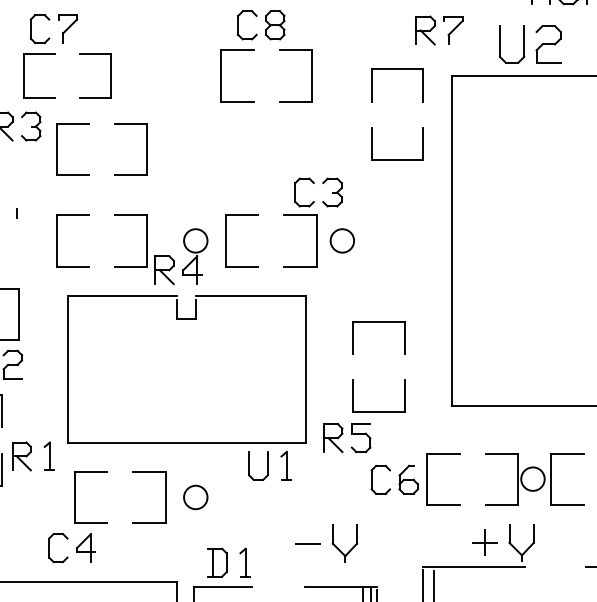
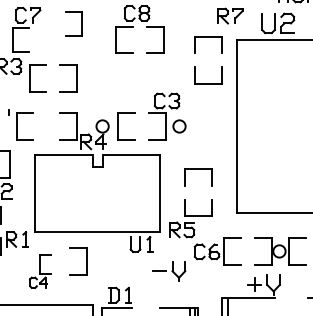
part: (109, 75) -> (81, 23), moved
part: (58, 240) -> (17, 126), moved
circle: (195, 498) -> (102, 261), removed
part: (77, 517) -> (40, 271), size x0.7
part: (327, 544) -> (169, 271), moved

